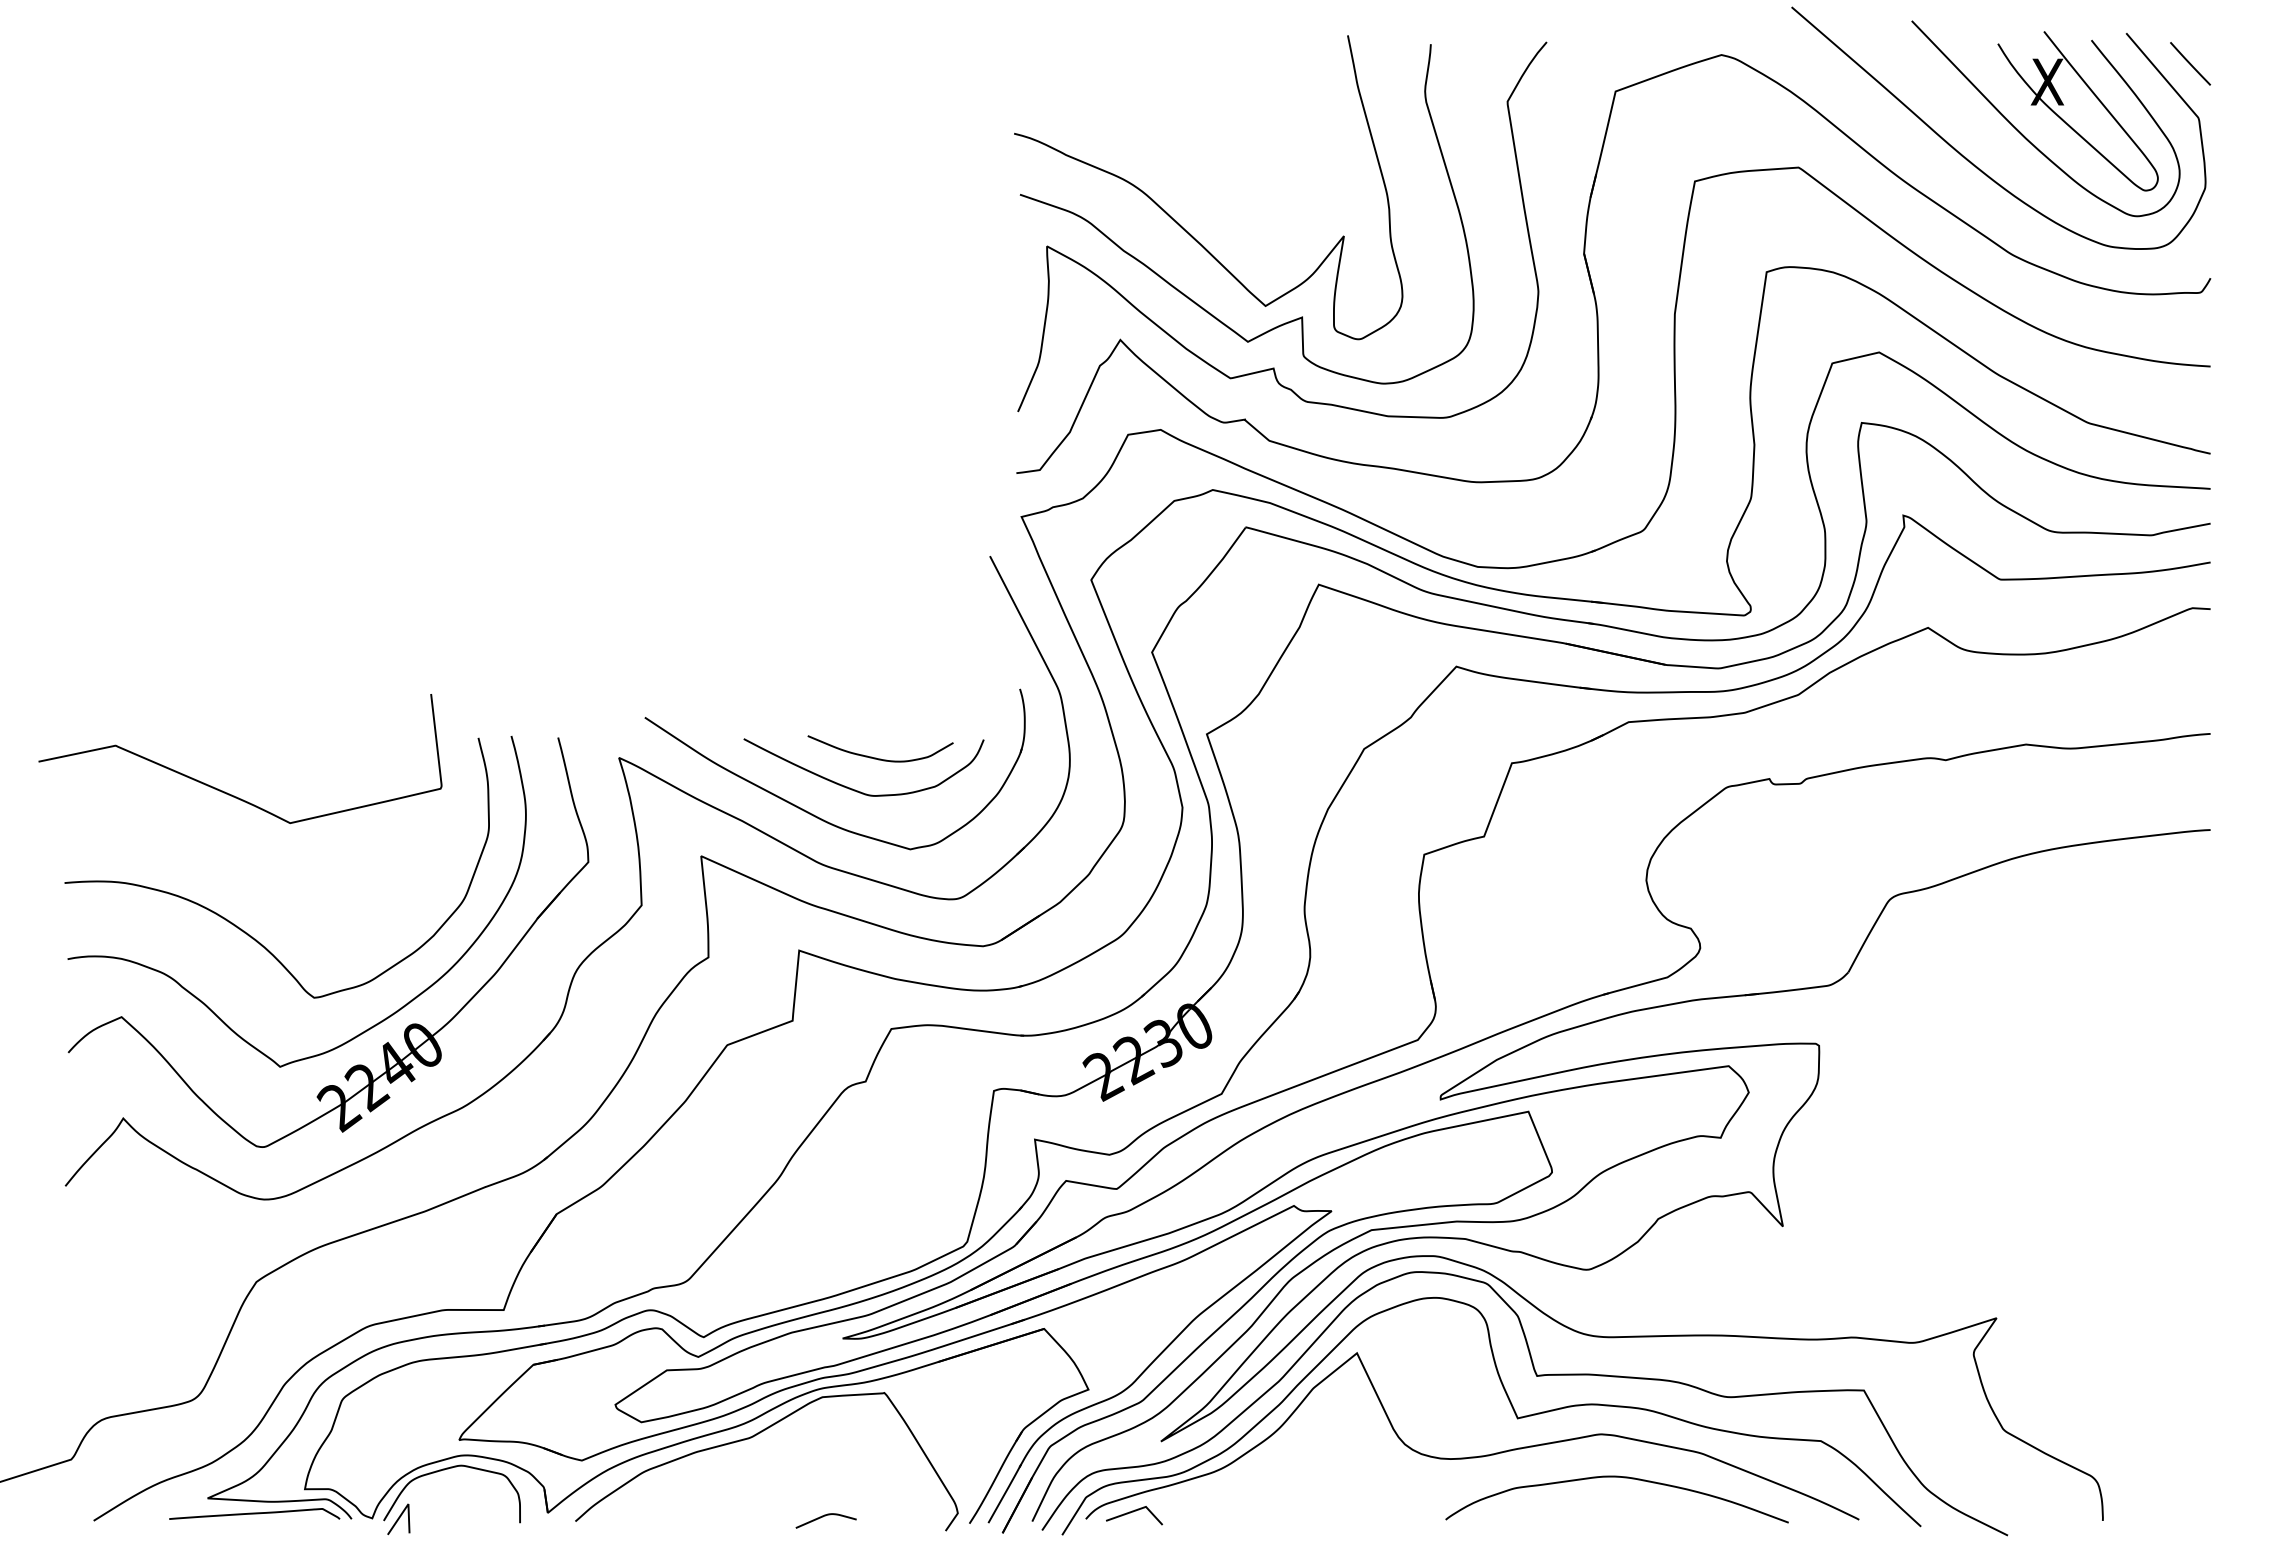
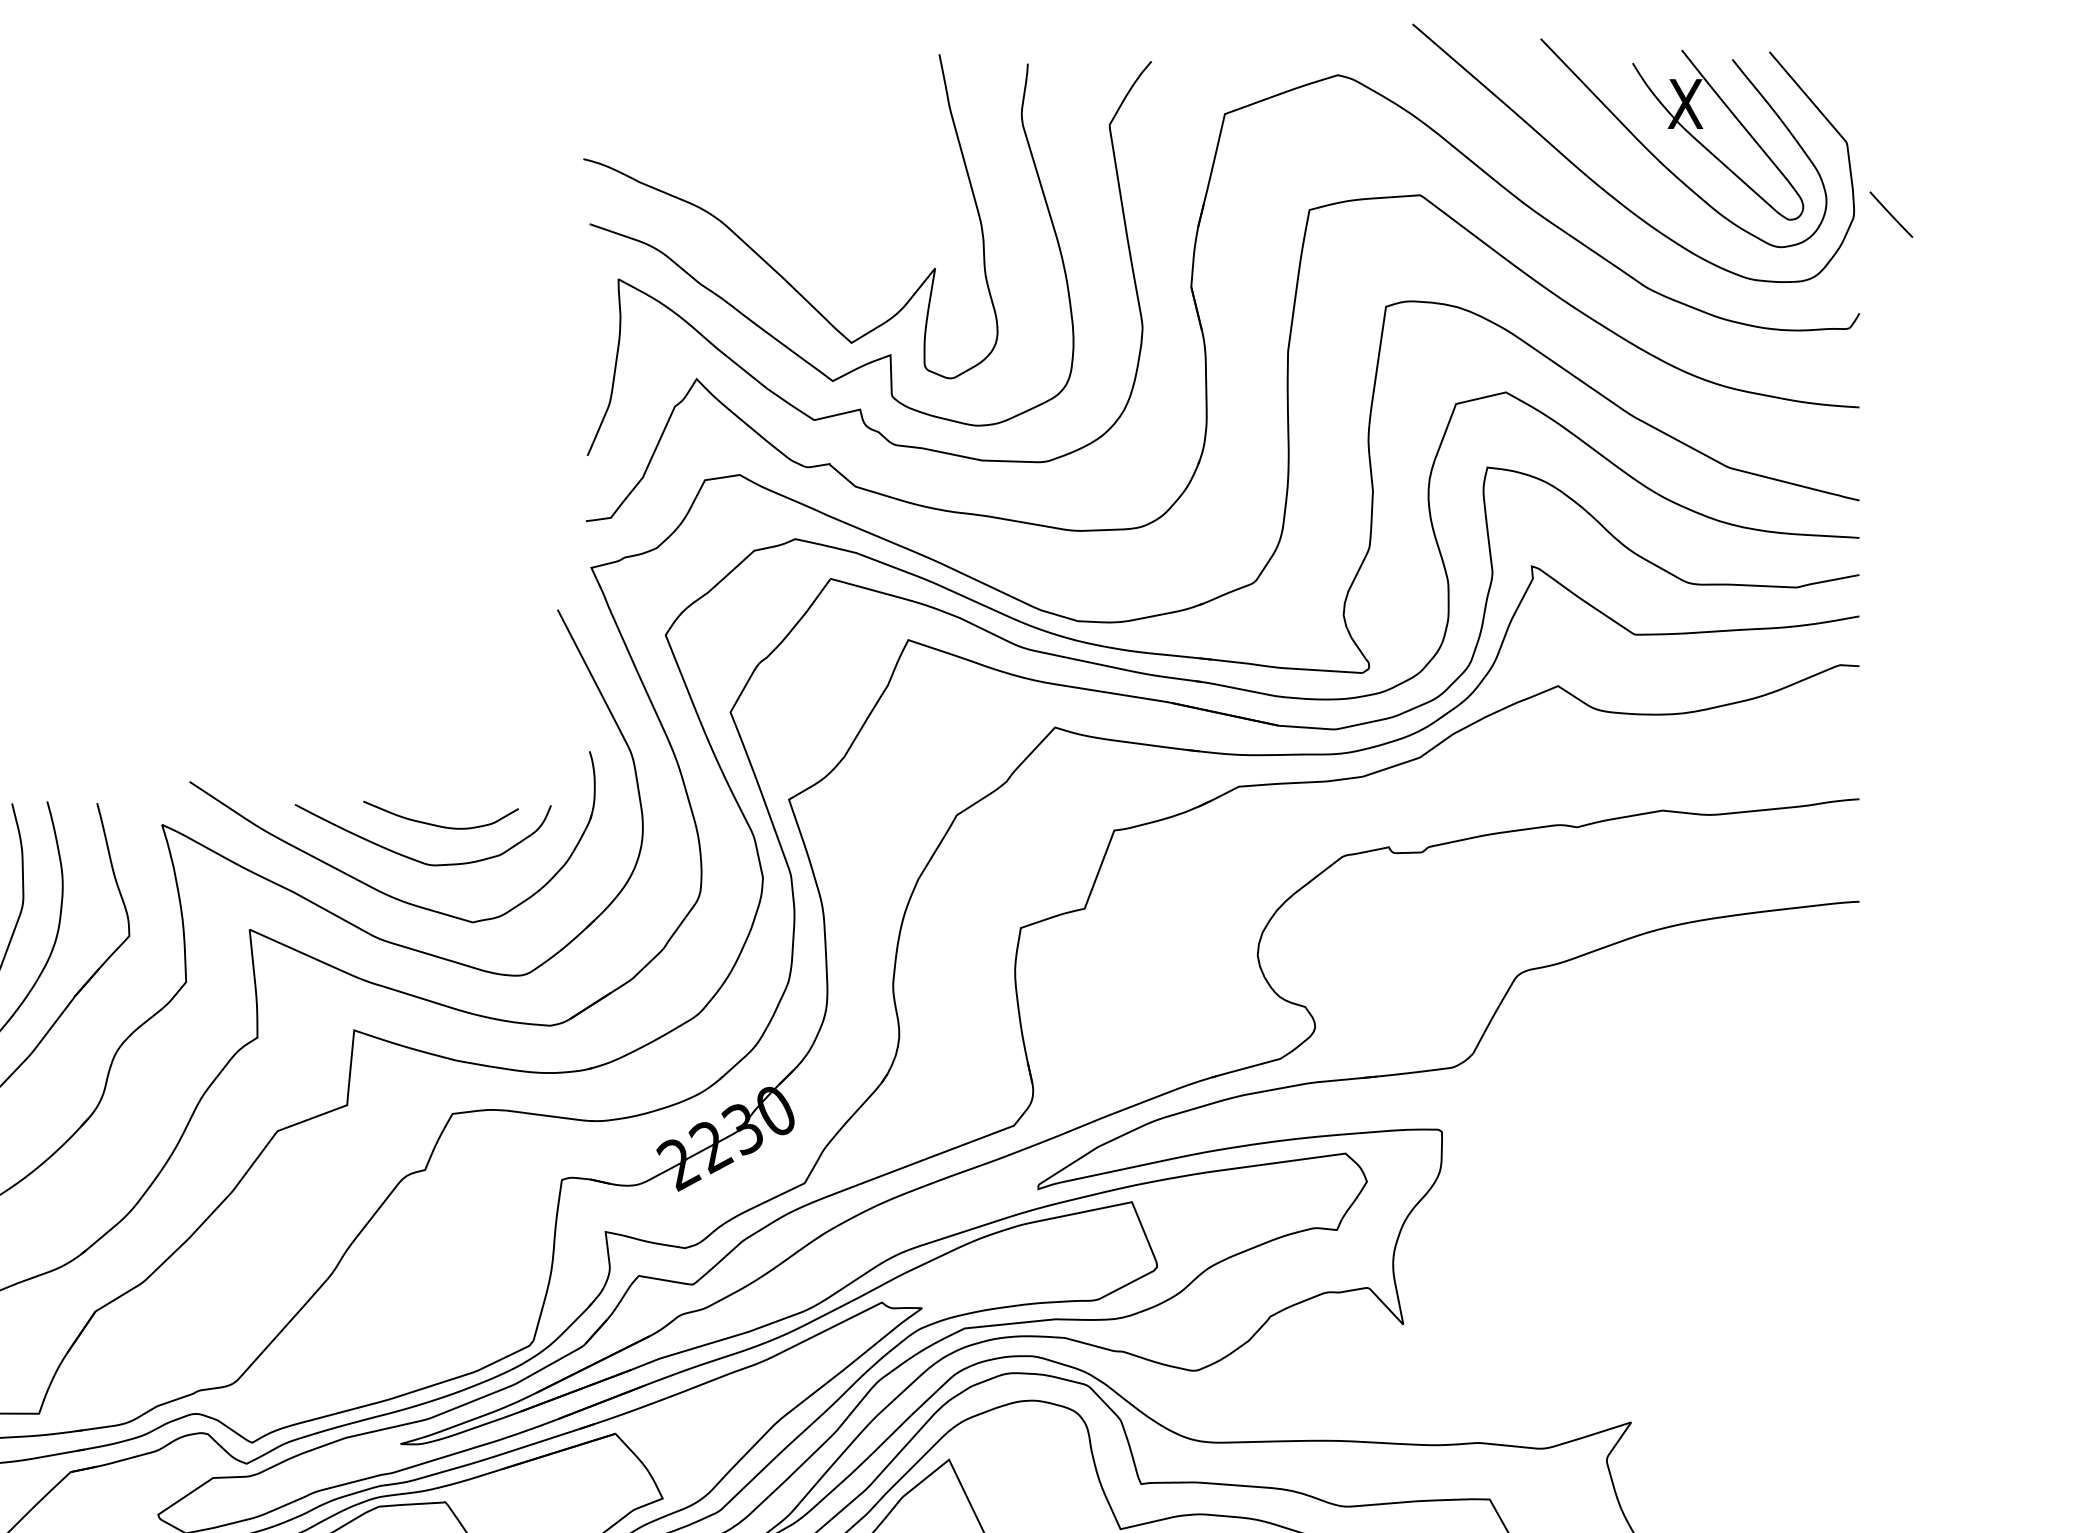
line: (2190, 63) -> (1891, 214), moved

